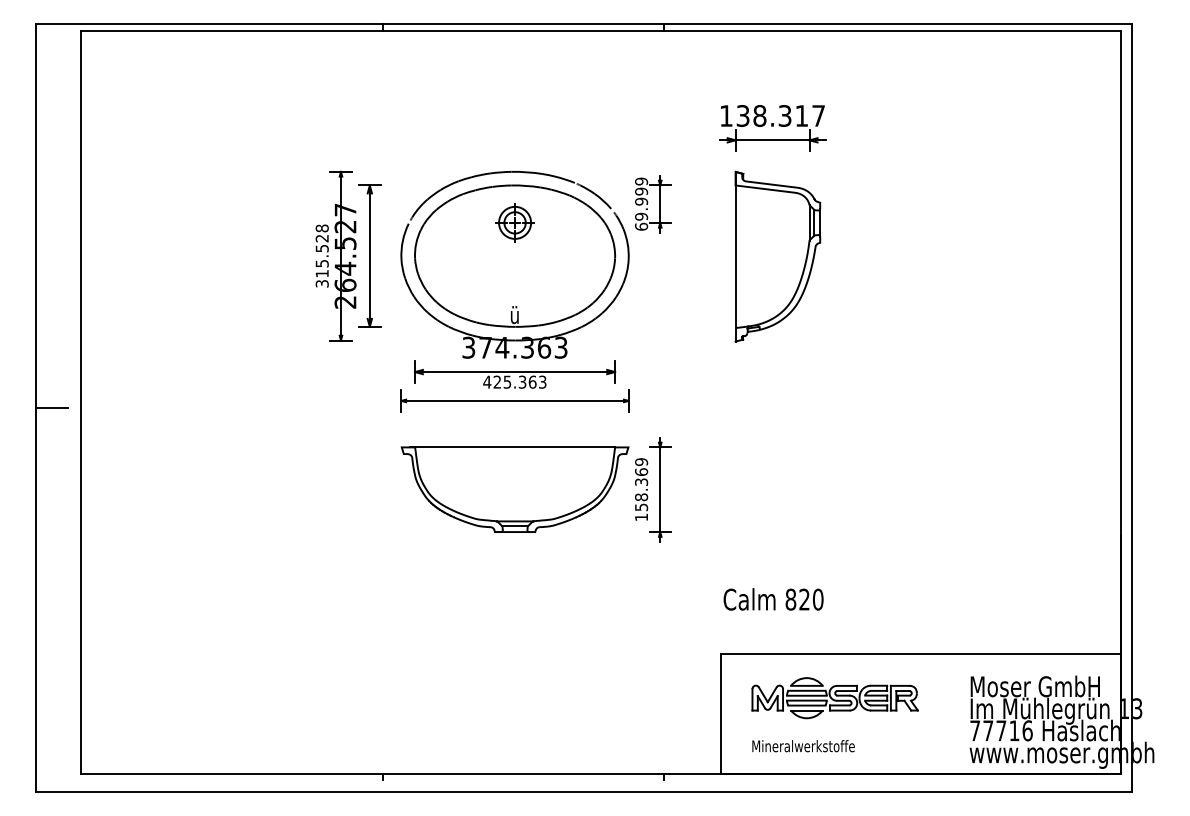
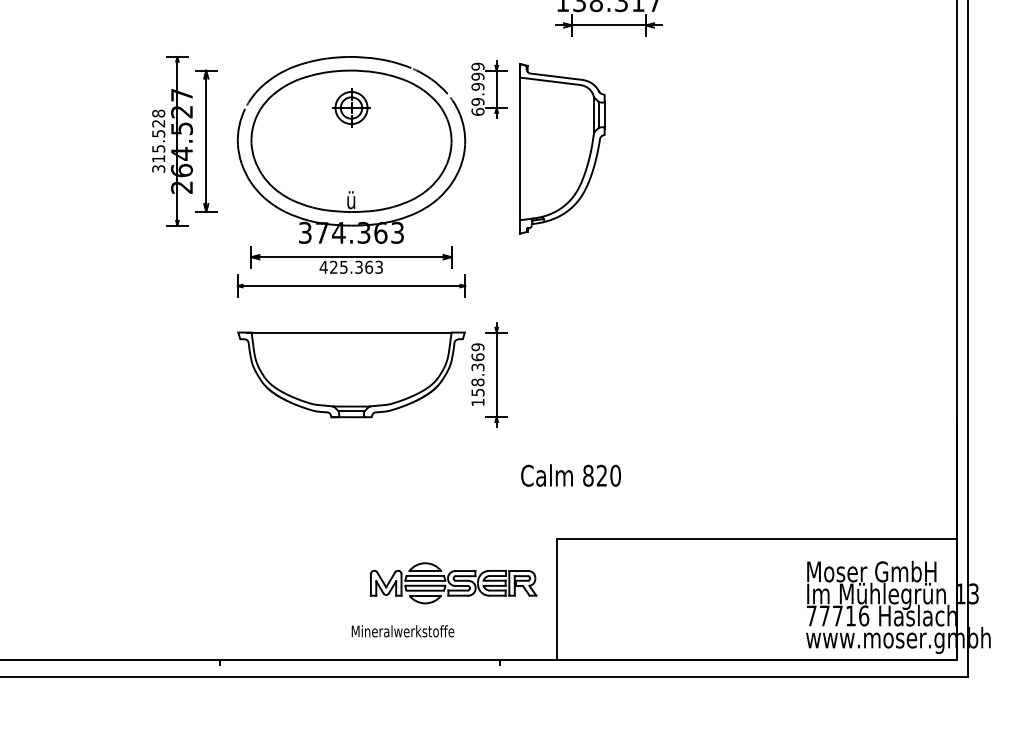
part: (777, 256) -> (561, 148), moved
text: (773, 599) -> (570, 475), moved
part: (834, 698) -> (452, 583), moved
text: (803, 746) -> (402, 631), moved

